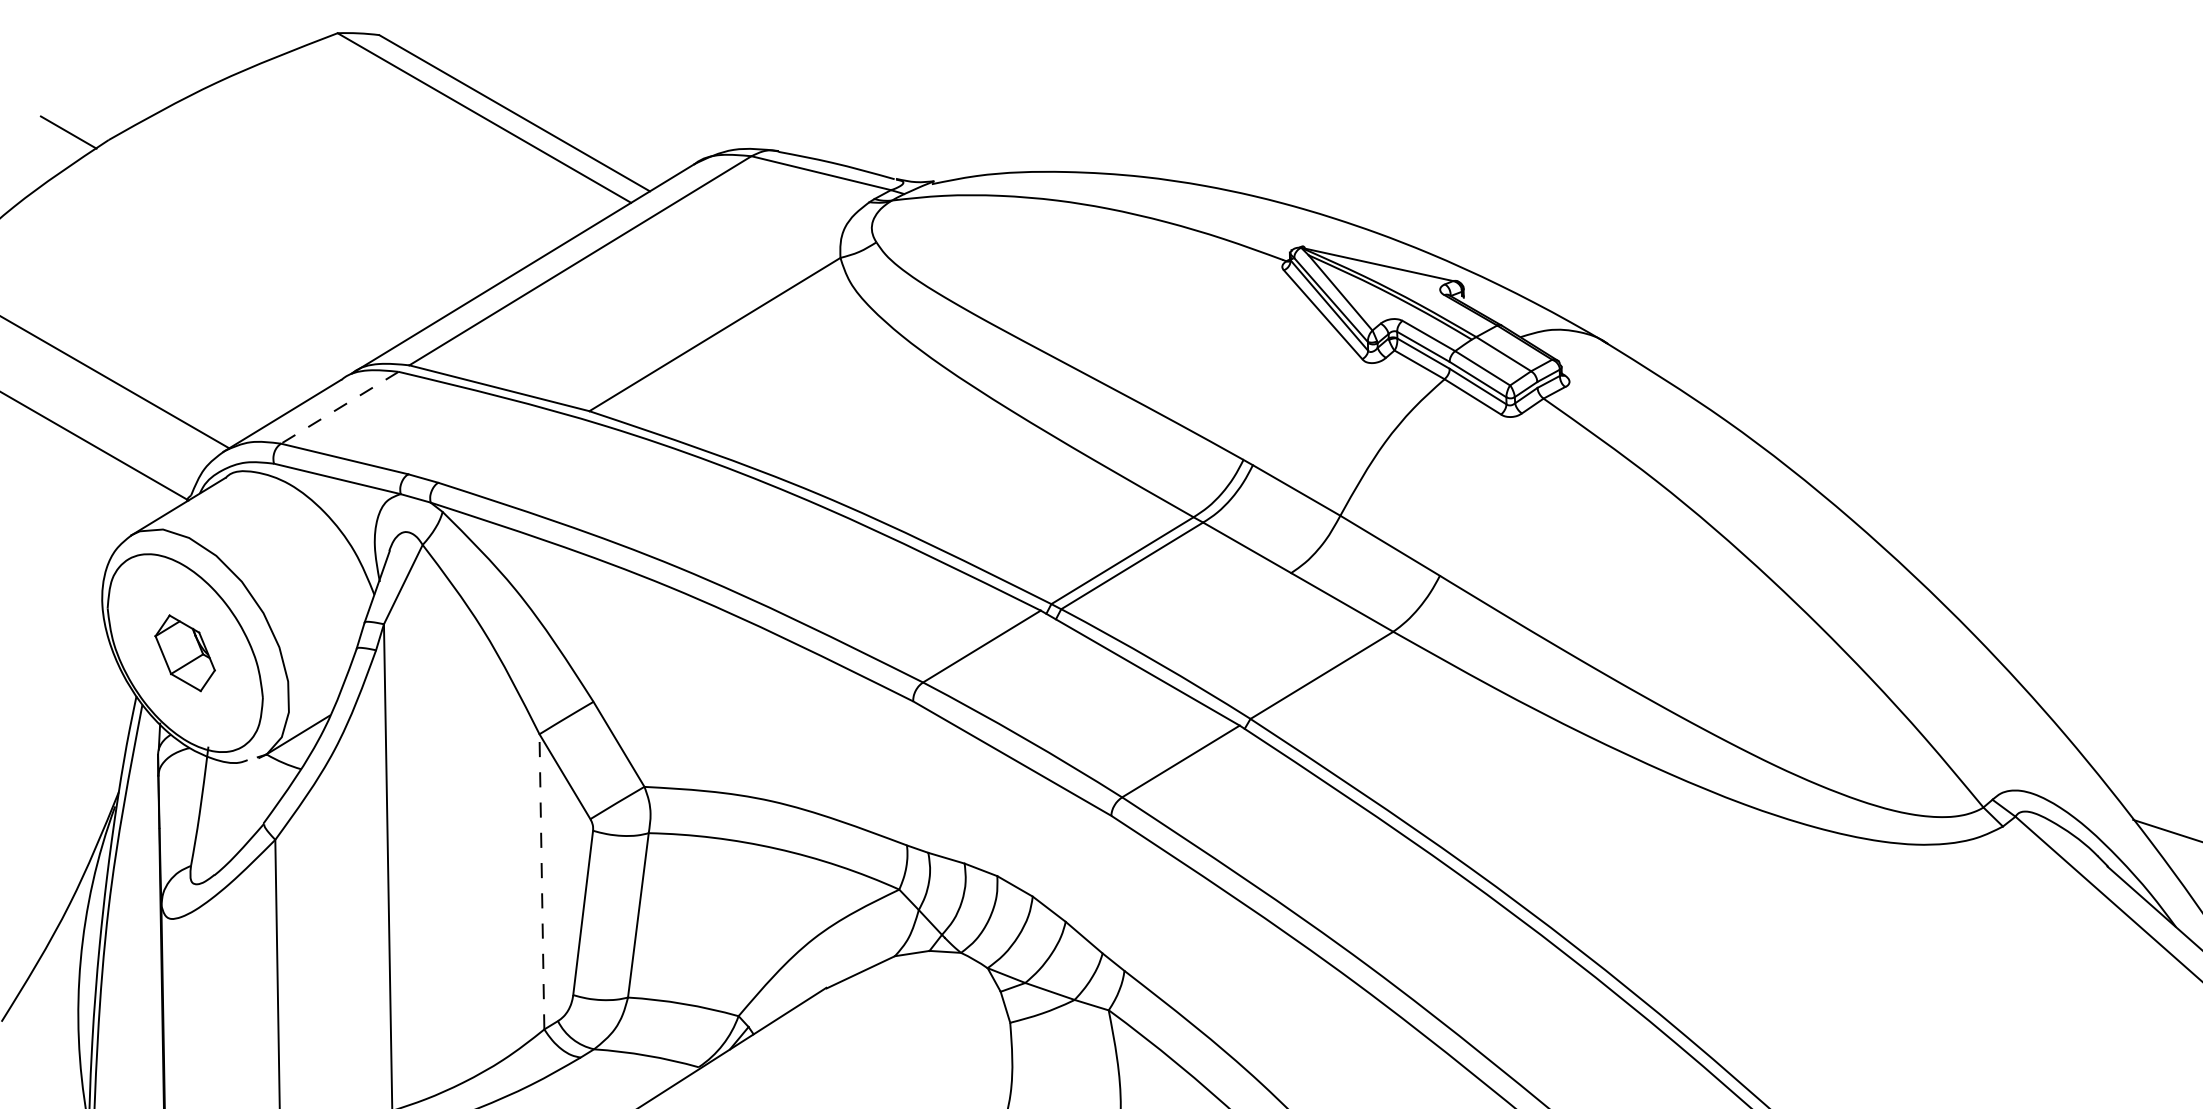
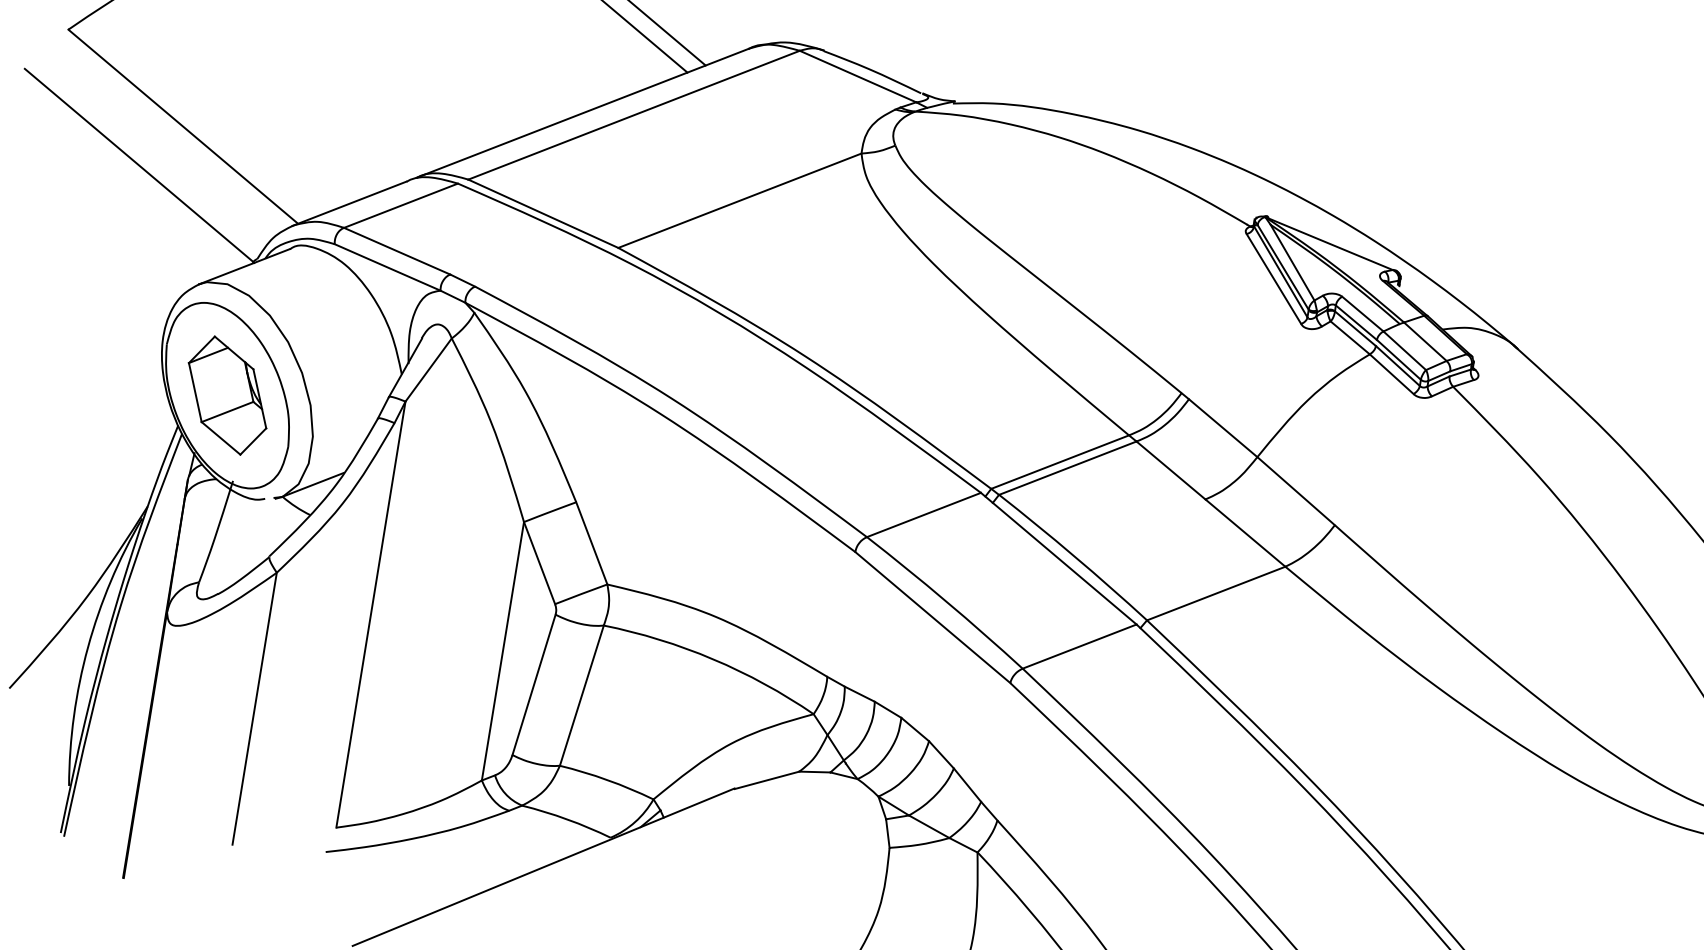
line: (339, 407) -> (400, 205), dashed -> solid
part: (184, 653) -> (226, 395), size x1.67
line: (541, 881) -> (502, 650), dashed -> solid

